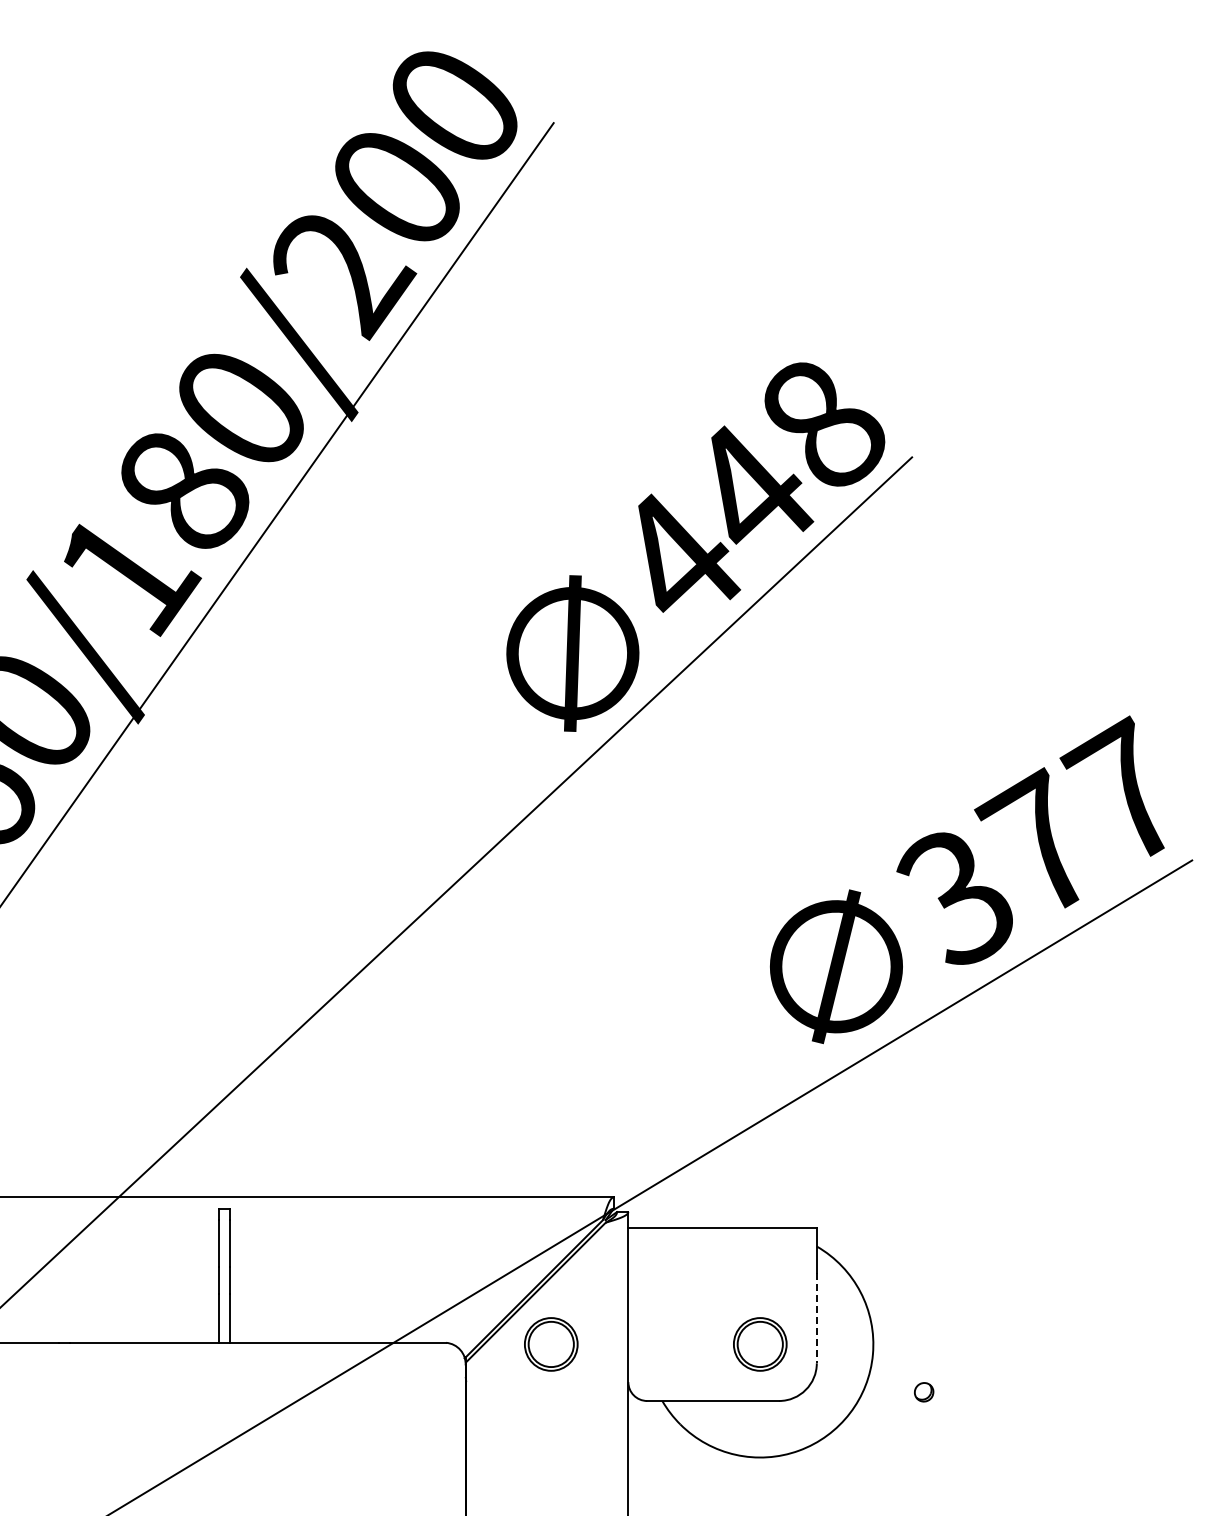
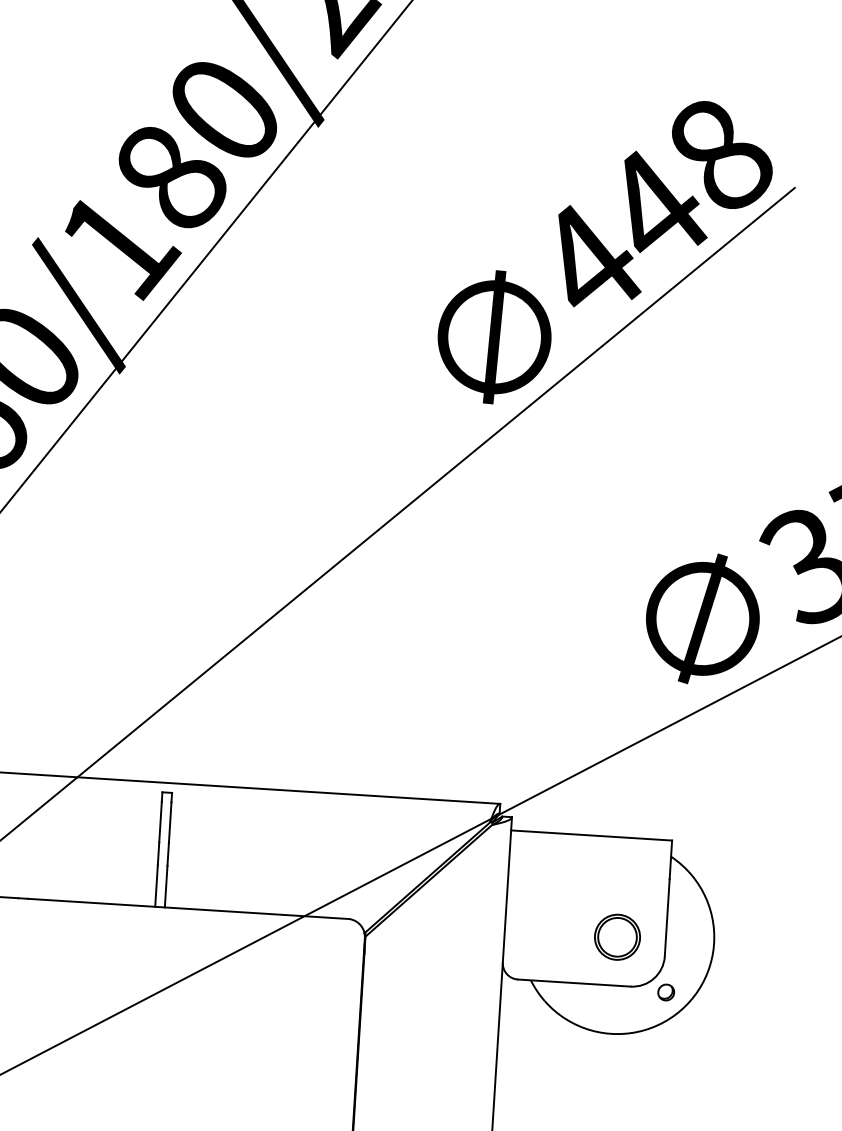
line: (816, 1318) -> (666, 918), dashed -> solid
part: (551, 1344) -> (439, 926), removed
part: (924, 1392) -> (666, 992), moved

